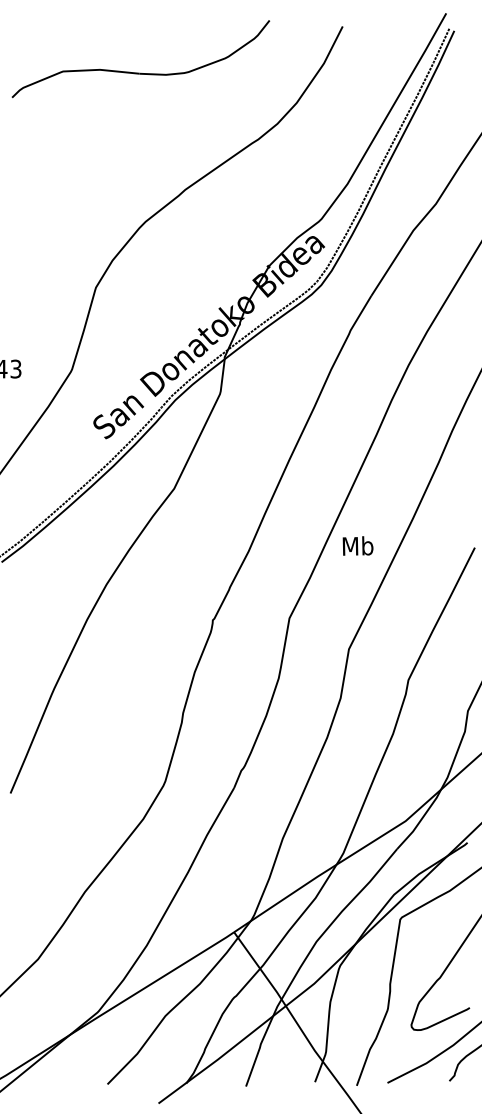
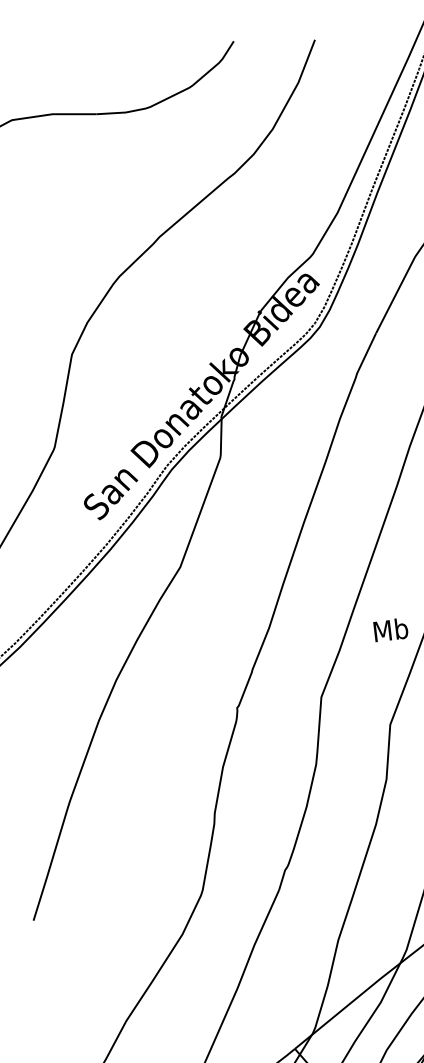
text: (357, 545) -> (390, 629), moved

